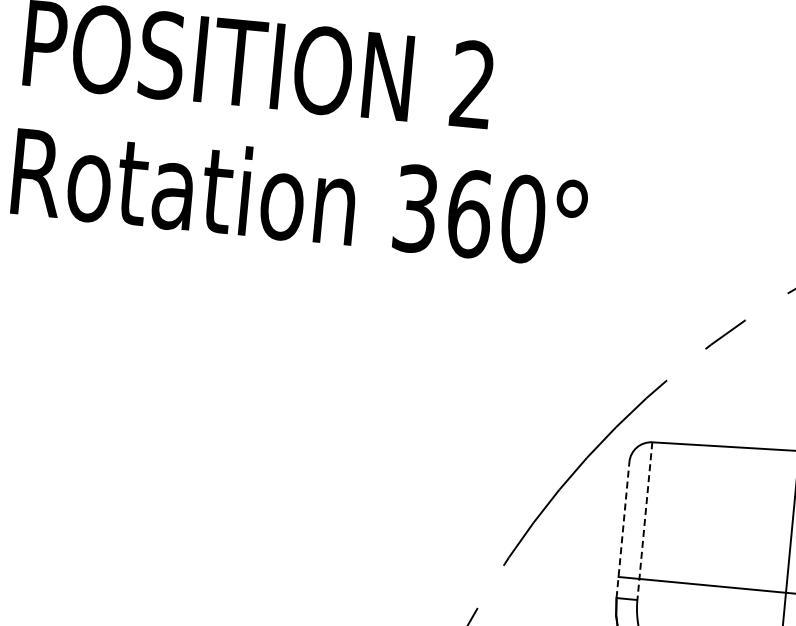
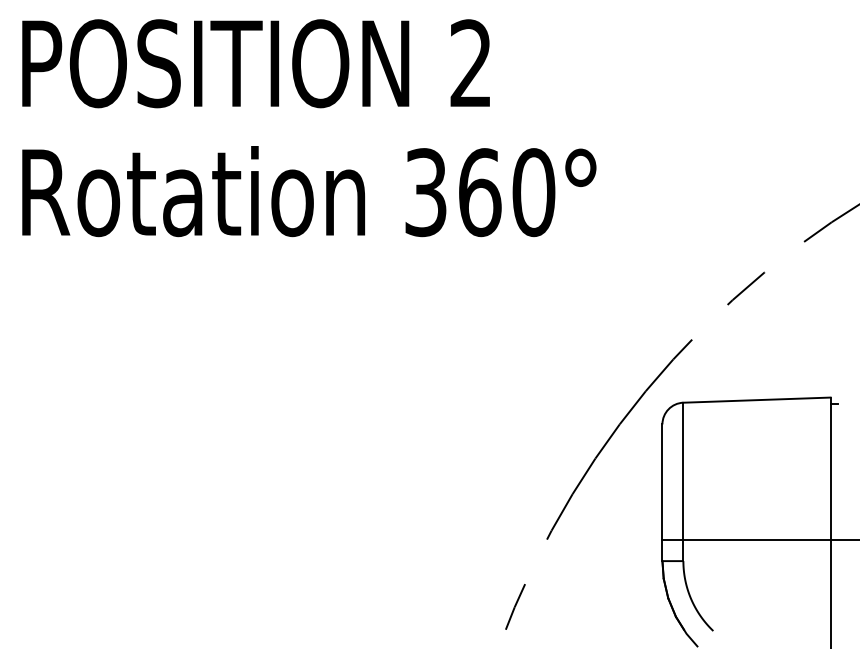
line: (644, 521) -> (683, 482), dashed -> solid
line: (623, 529) -> (662, 492), dashed -> solid

